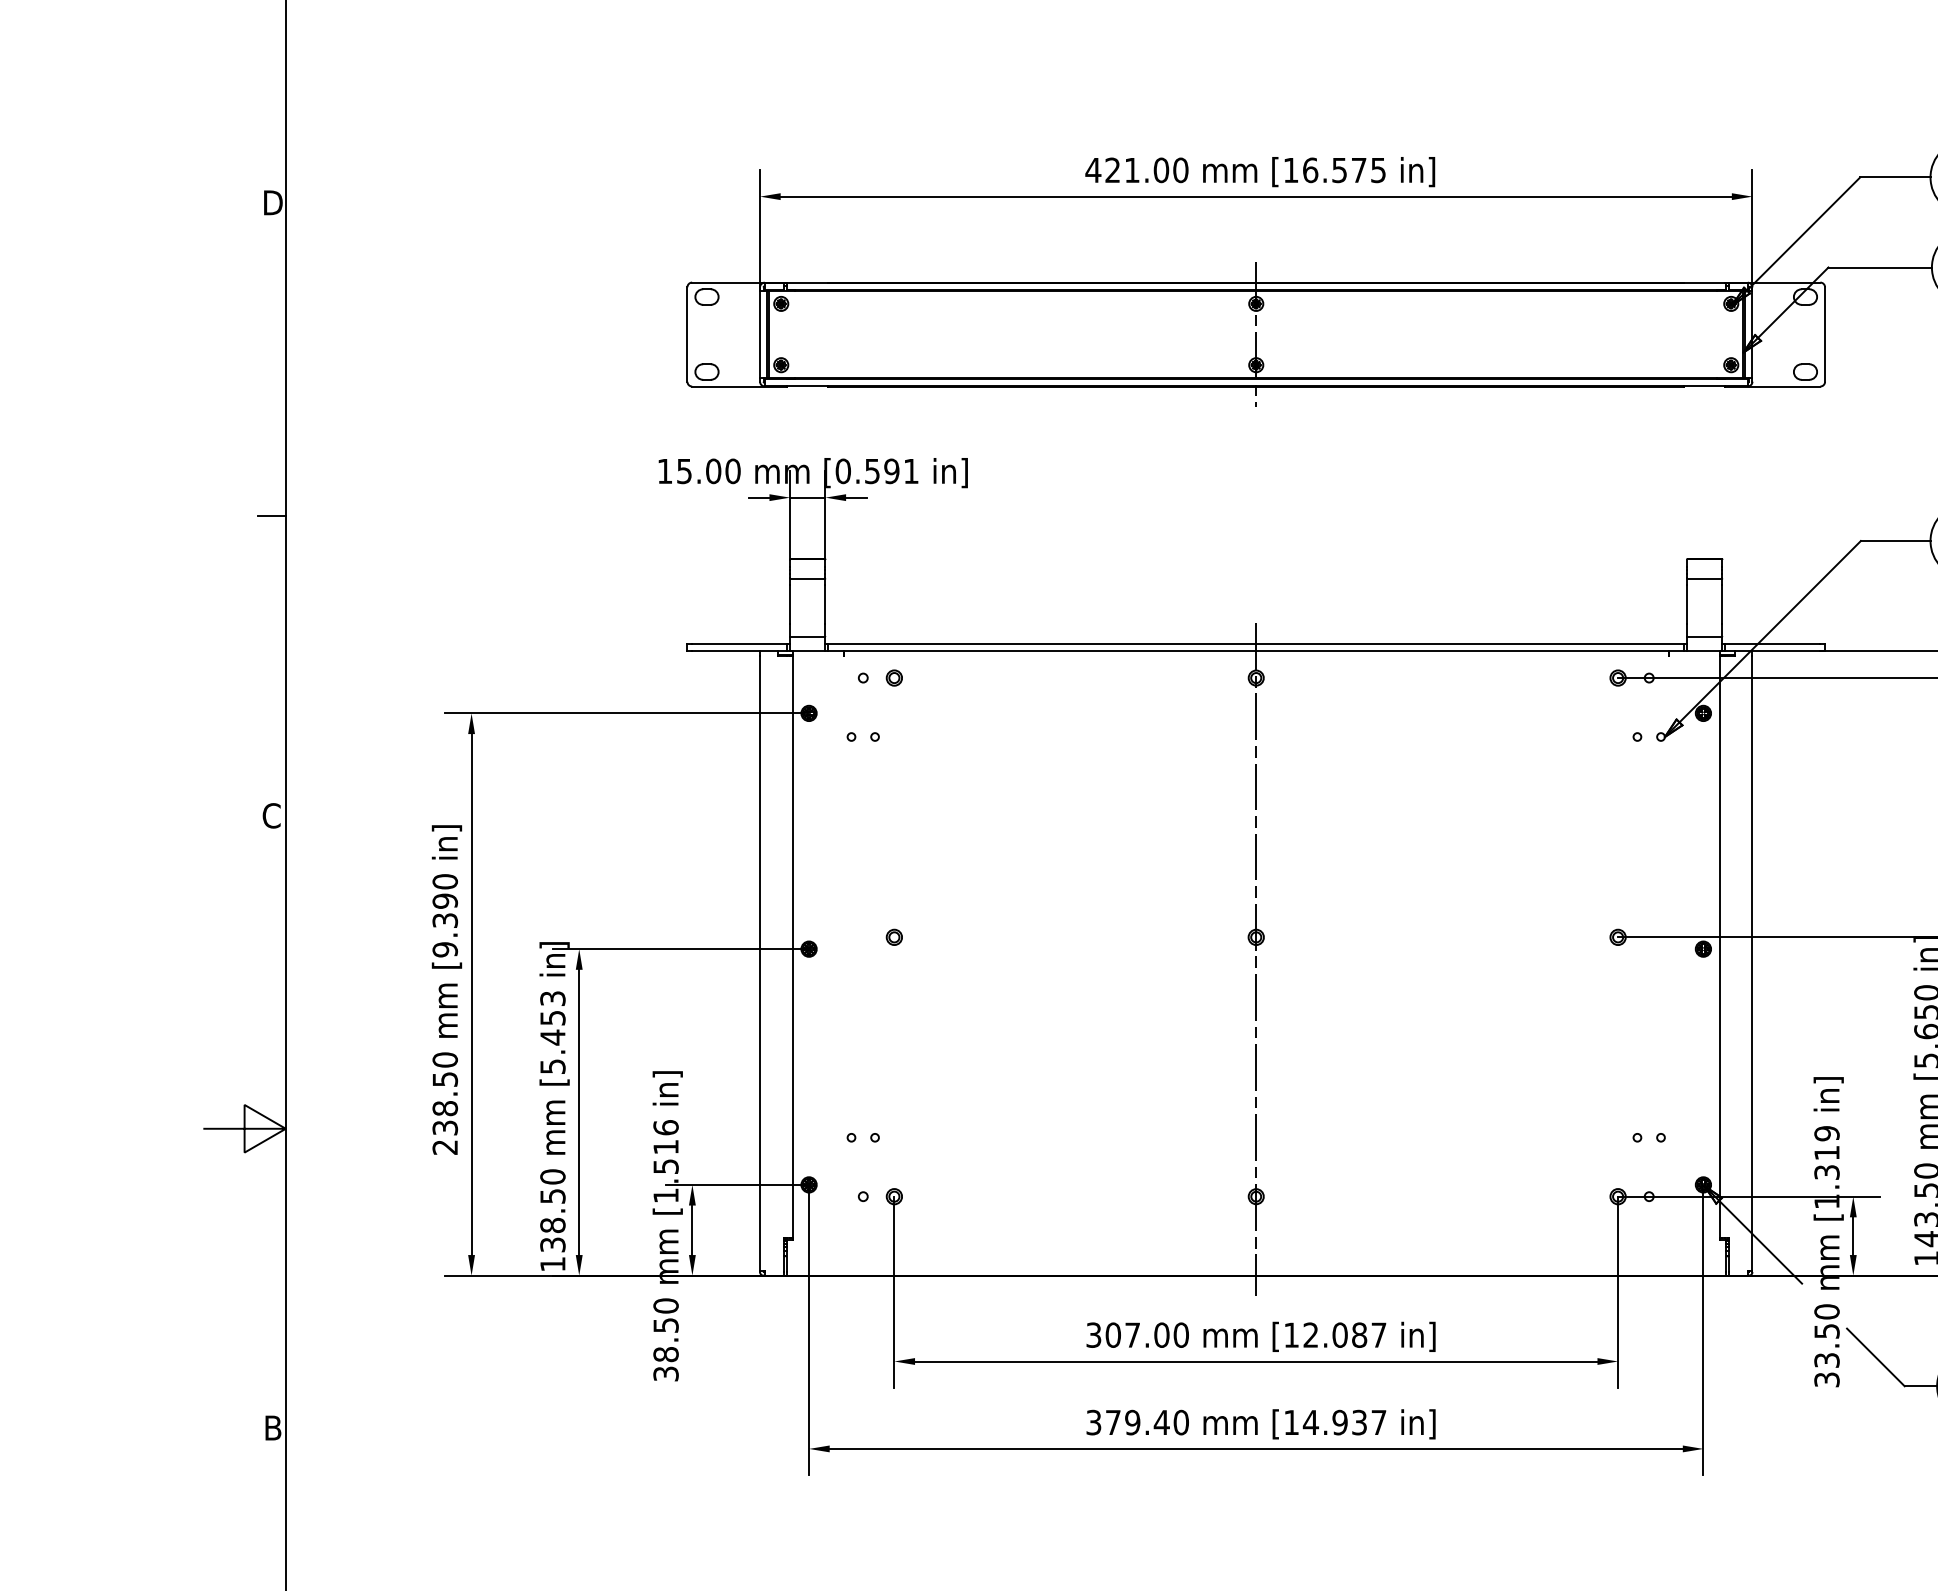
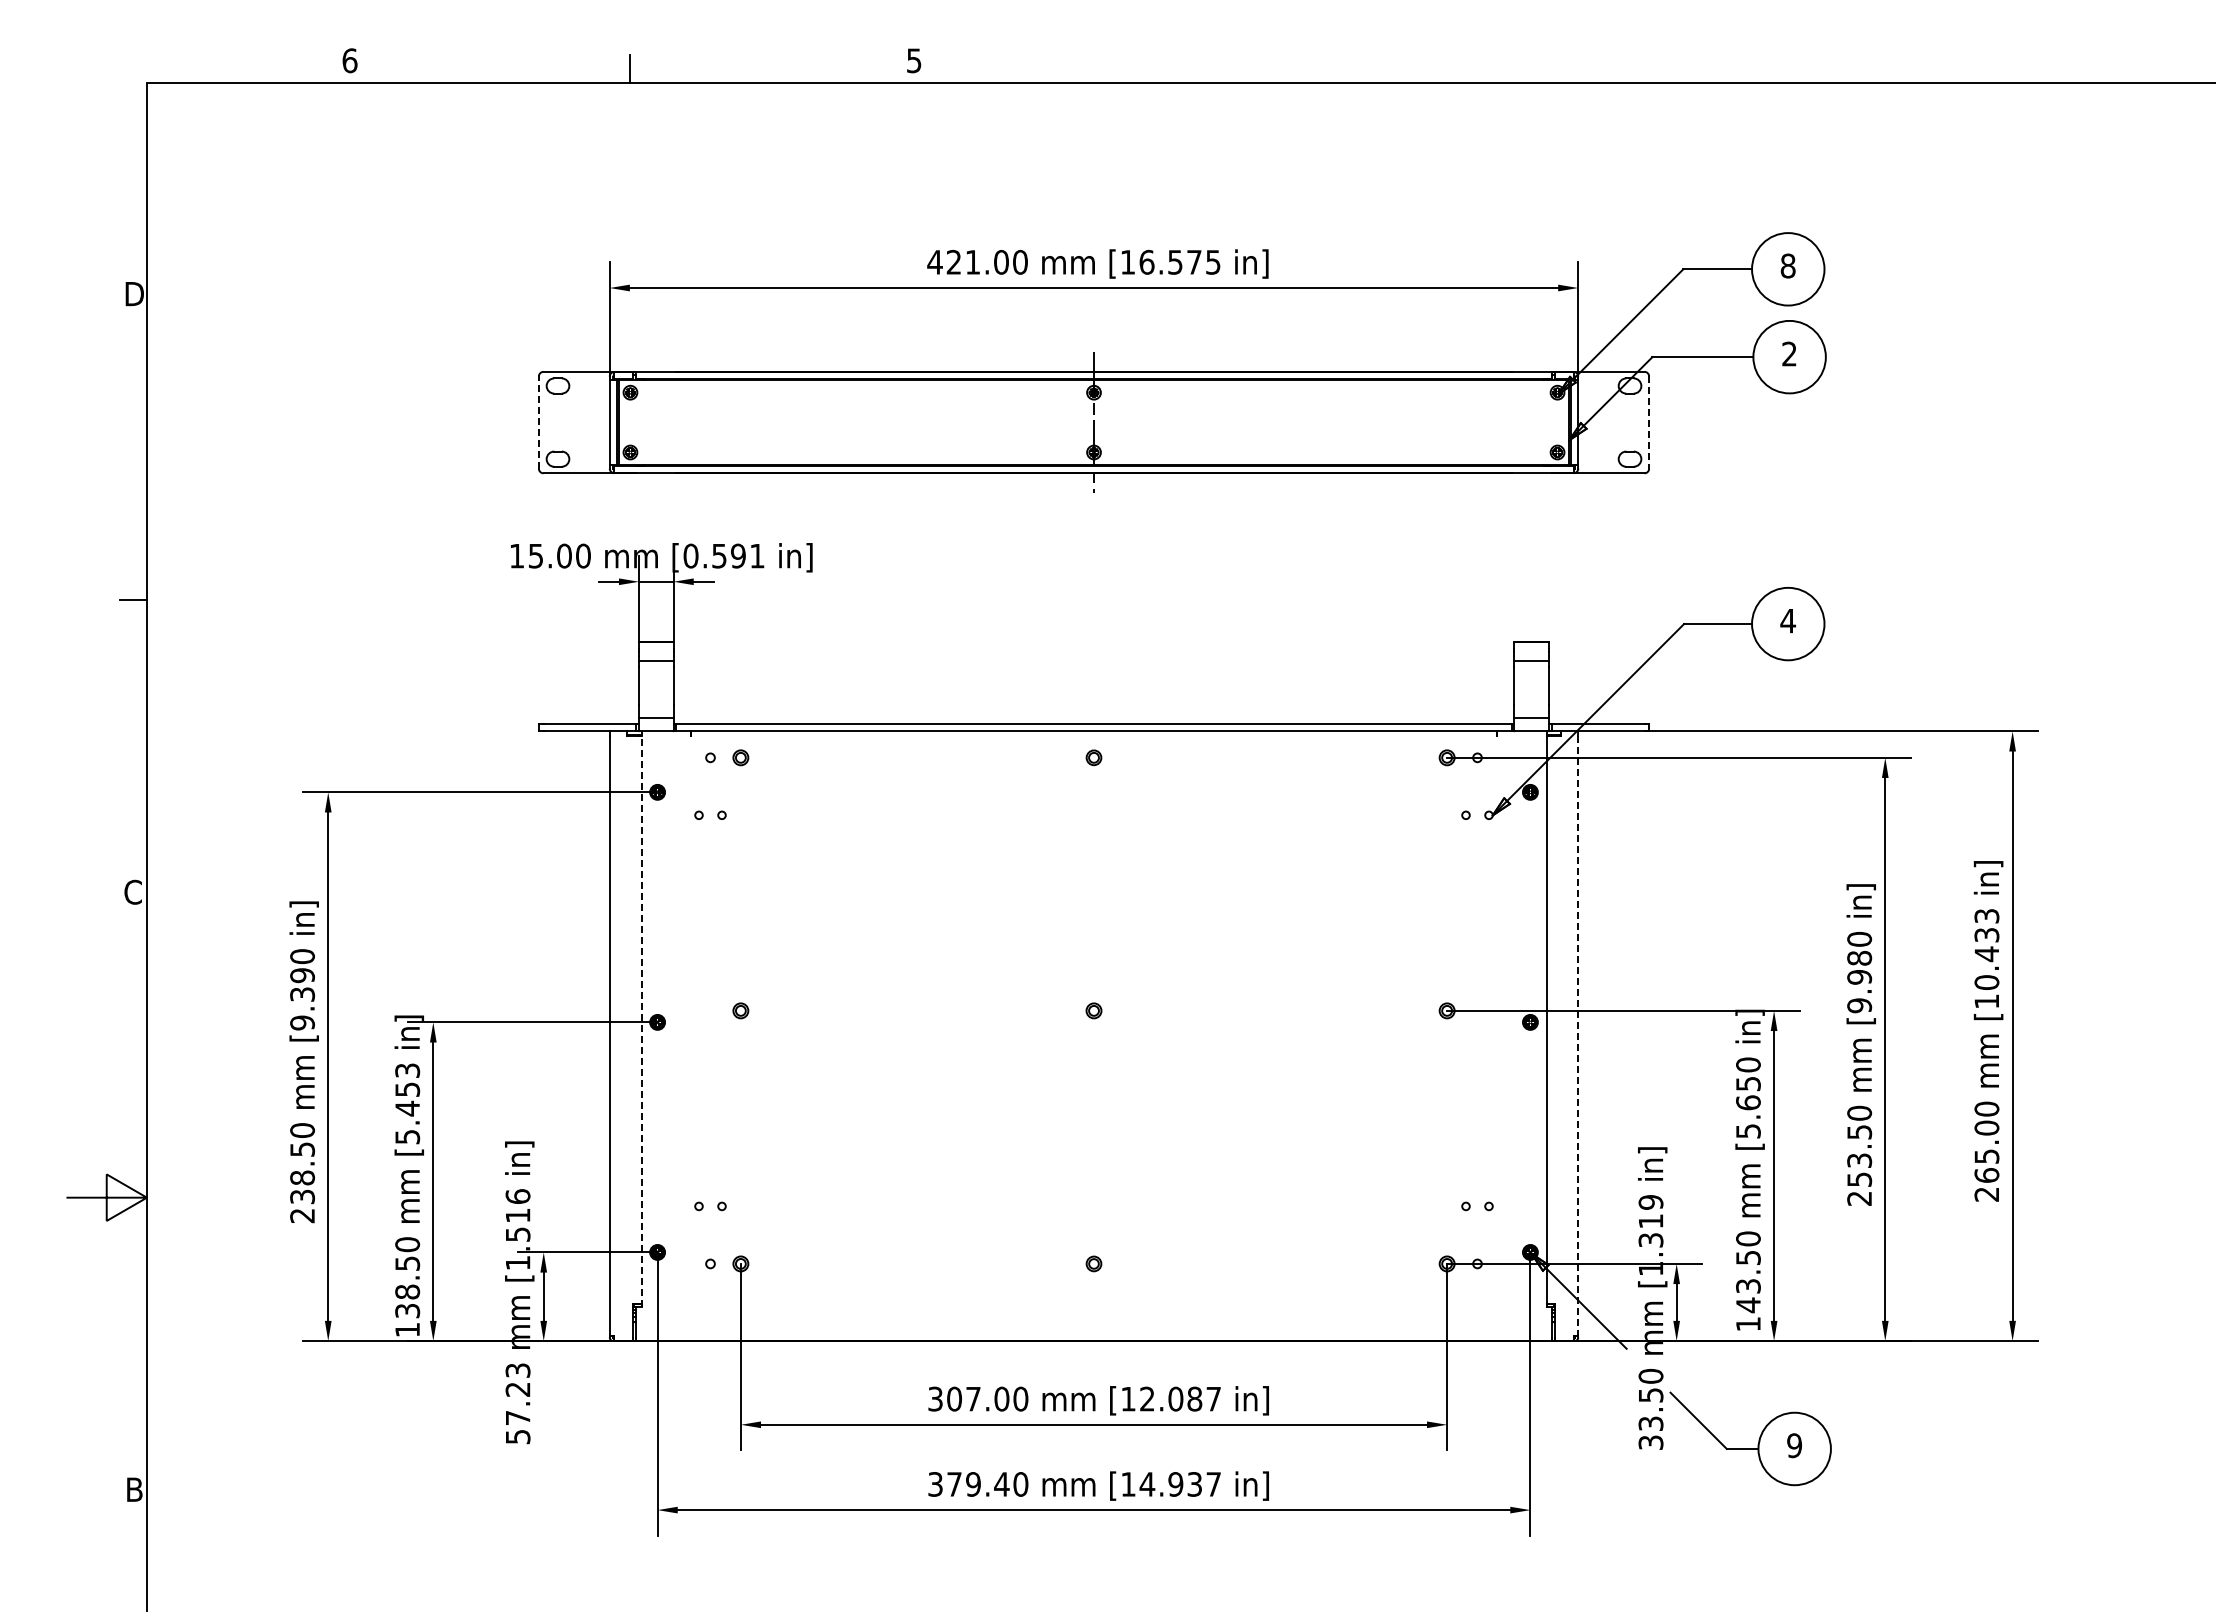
line: (687, 334) -> (538, 422), solid -> dashed
line: (1825, 335) -> (1649, 423), solid -> dashed
line: (792, 945) -> (641, 1018), solid -> dashed
line: (1256, 959) -> (1094, 1032), removed
line: (1752, 963) -> (1578, 1036), solid -> dashed
text: (665, 1339) -> (517, 1403), 38.50 -> 57.23

